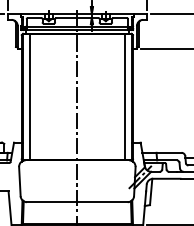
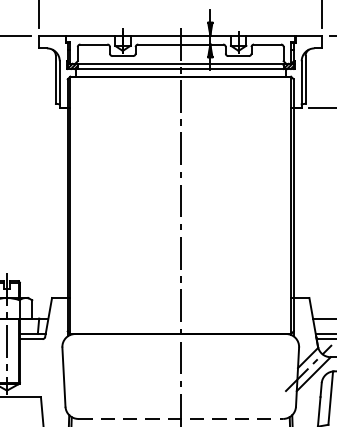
line: (29, 96) -> (83, 204), removed
line: (124, 96) -> (276, 204), removed
line: (77, 202) -> (181, 419), solid -> dashed

